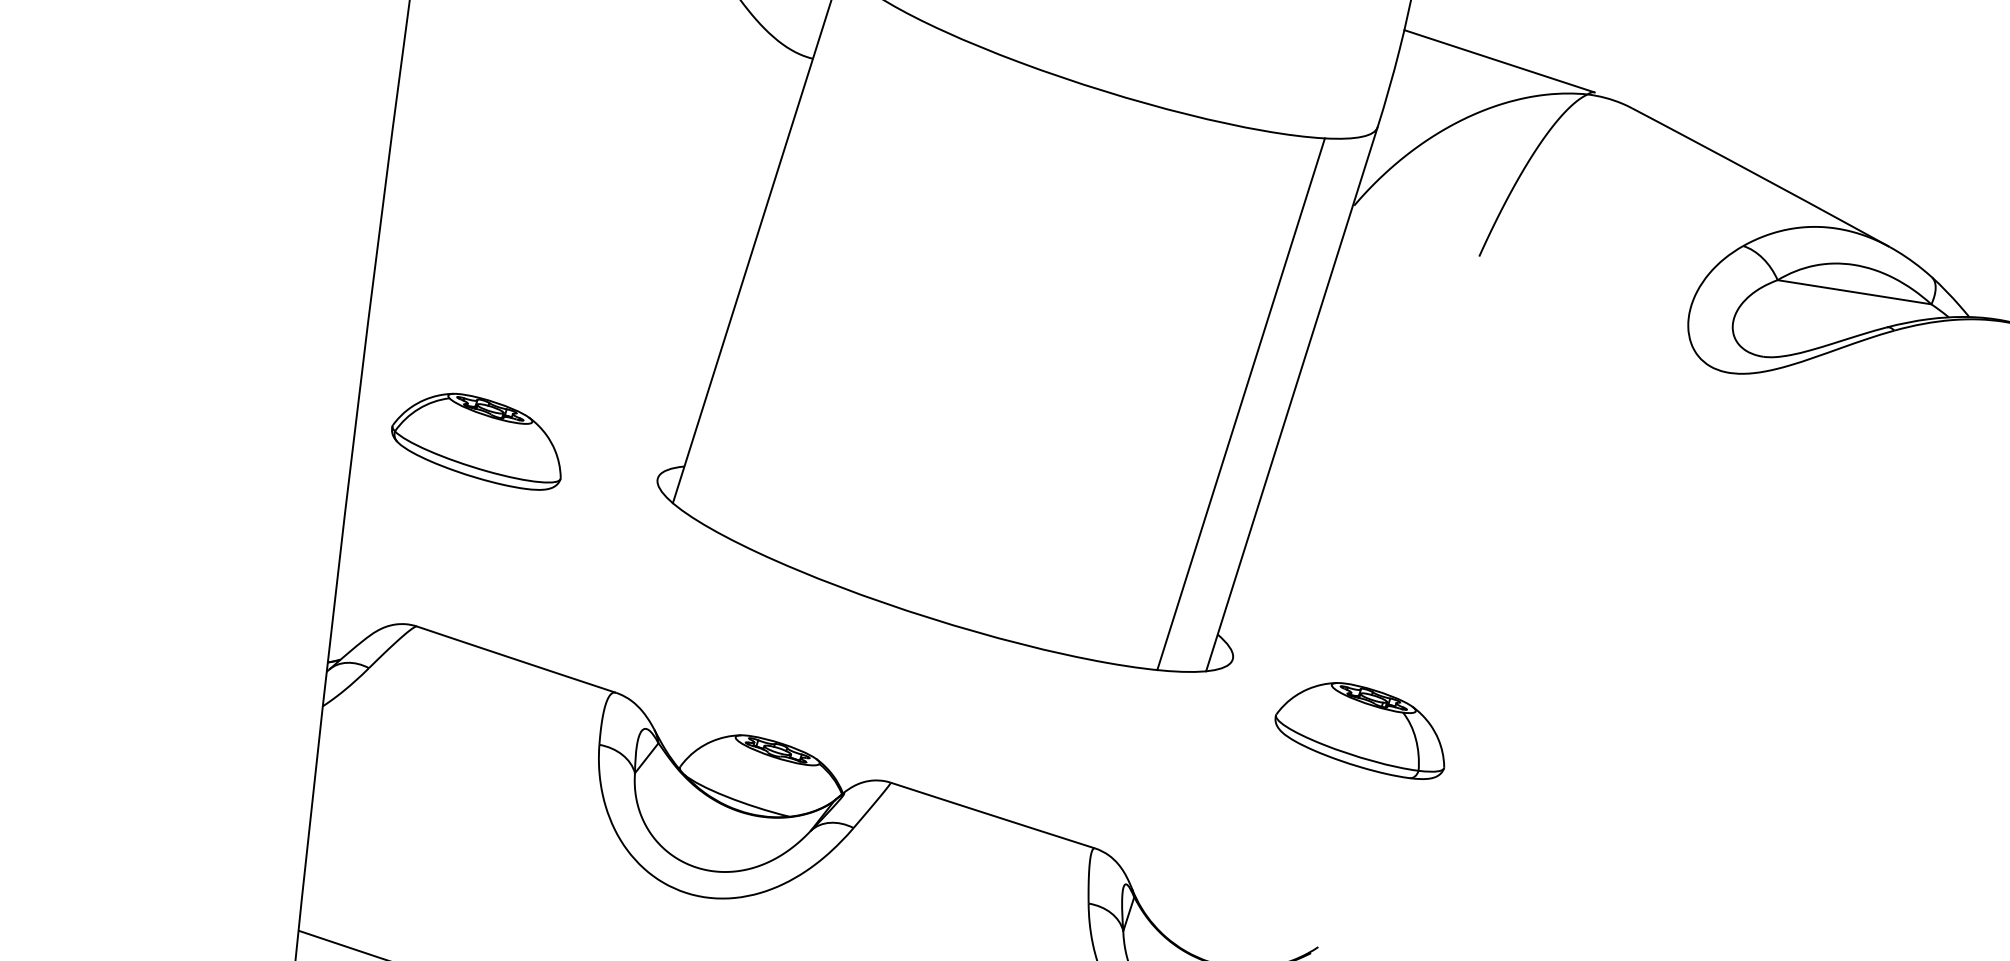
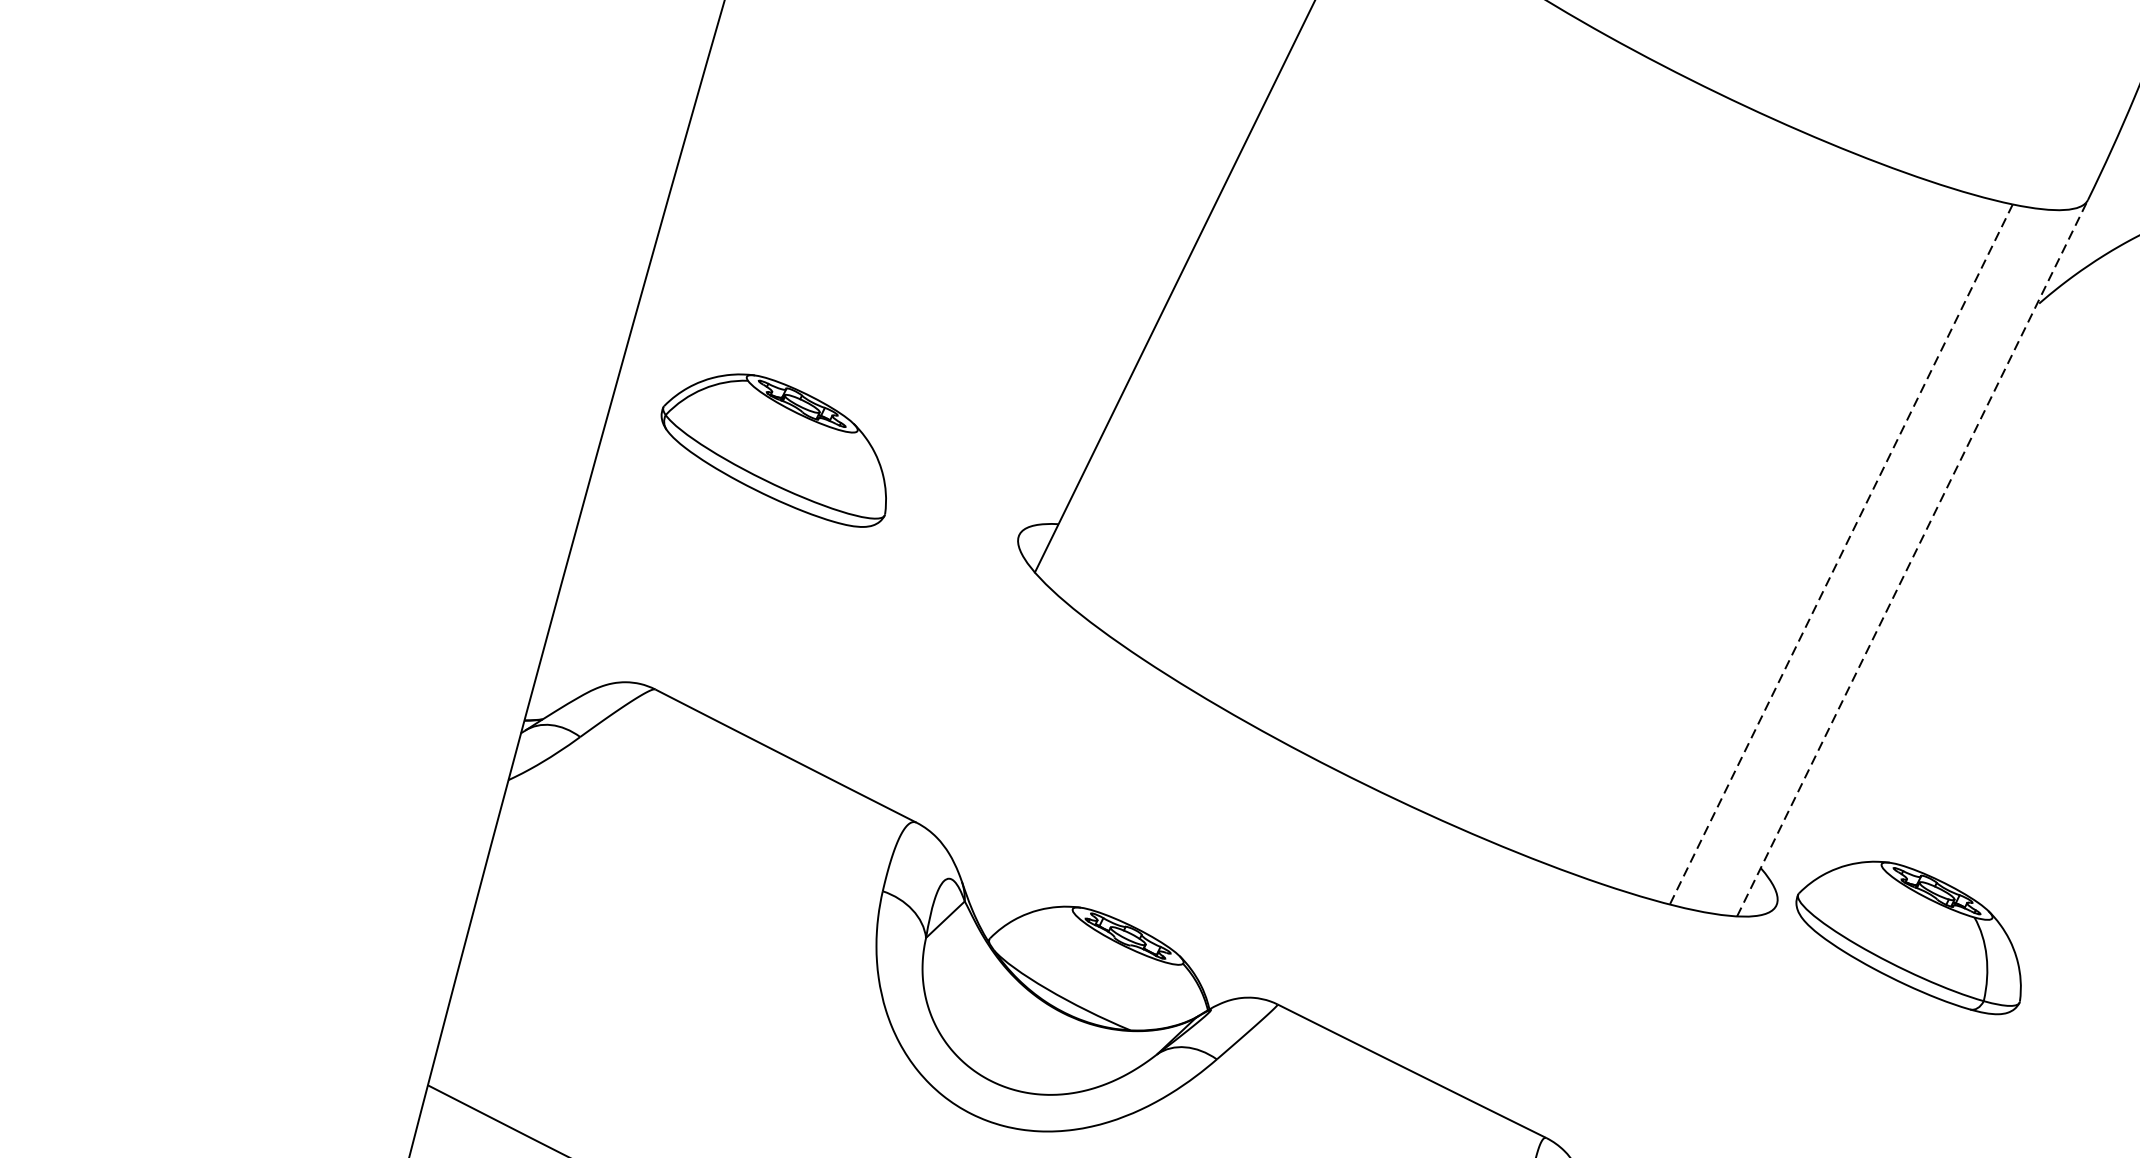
line: (1292, 398) -> (1913, 557), solid -> dashed
line: (1241, 404) -> (1841, 554), solid -> dashed
part: (1359, 730) -> (1910, 933), moved

